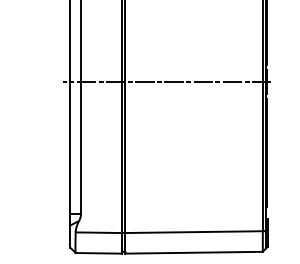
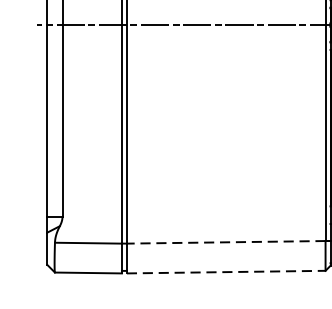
line: (194, 232) -> (226, 242), solid -> dashed
line: (194, 252) -> (226, 271), solid -> dashed

